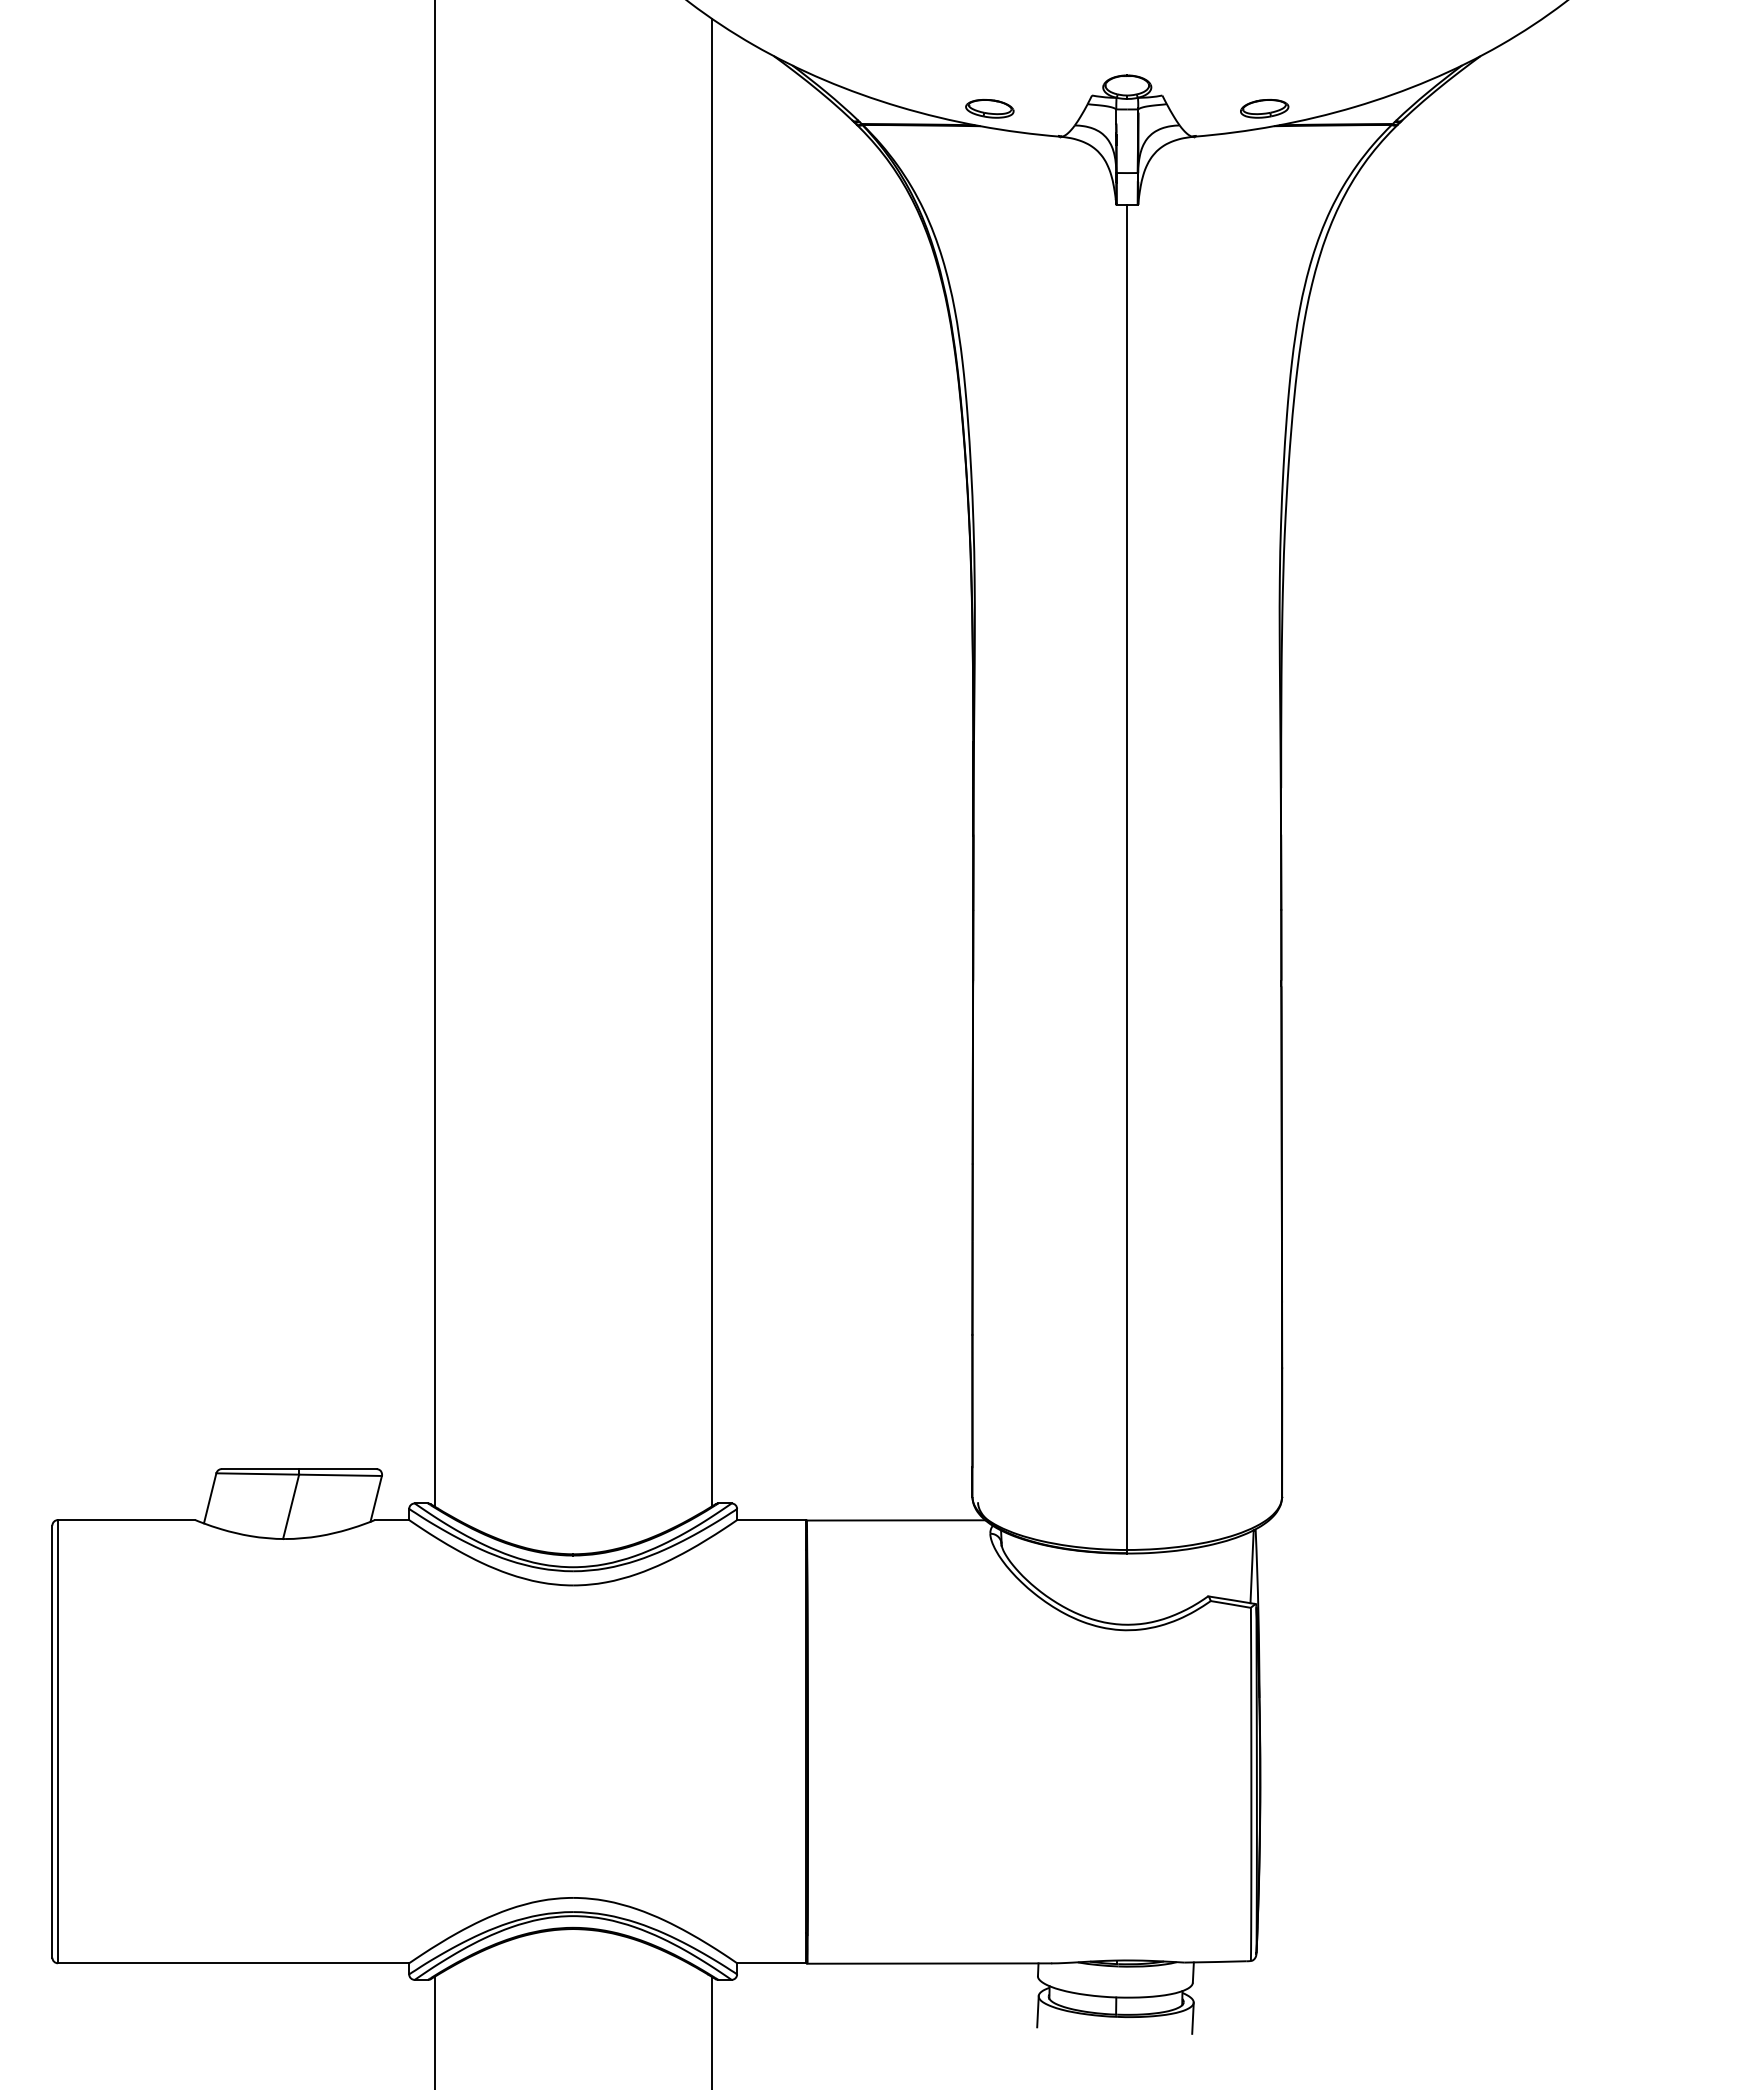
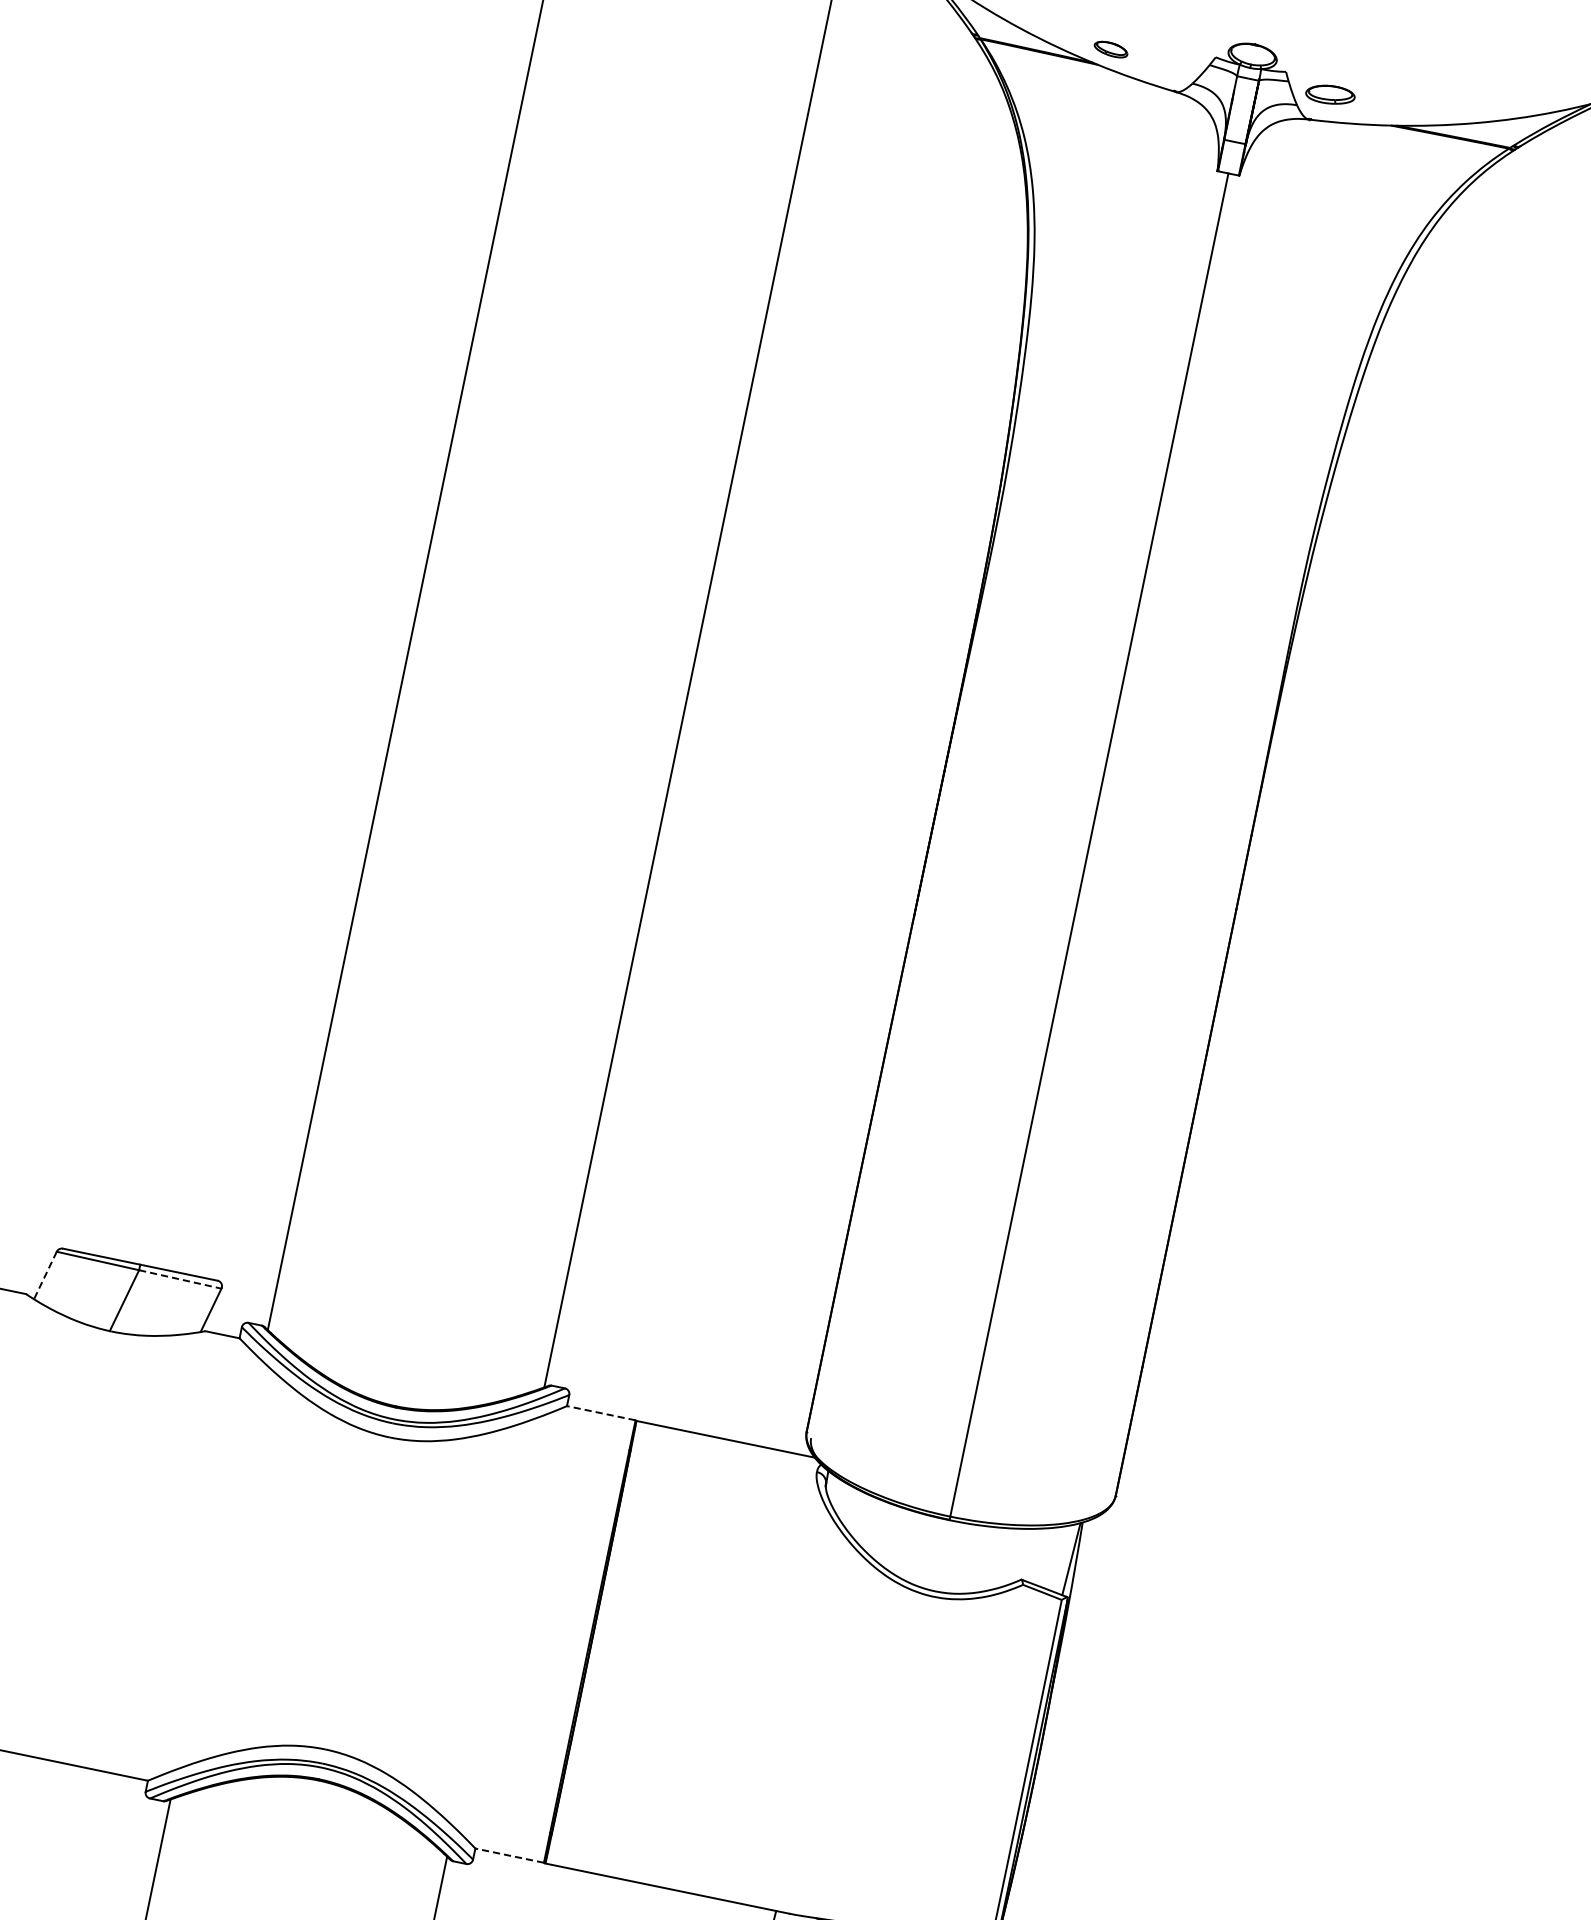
part: (989, 108) -> (1110, 49), size x0.7
part: (1264, 108) -> (1330, 94), moved
line: (341, 1475) -> (181, 1279), solid -> dashed
line: (210, 1498) -> (45, 1275), solid -> dashed
line: (771, 1520) -> (601, 1413), solid -> dashed
line: (771, 1963) -> (509, 1855), solid -> dashed

